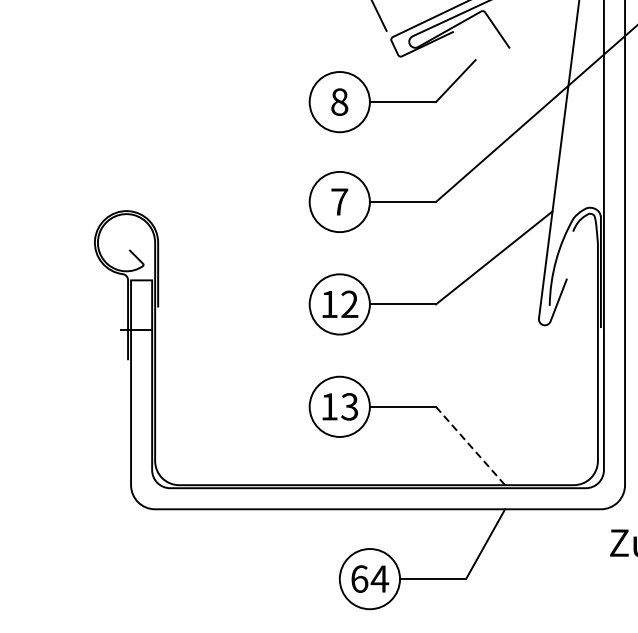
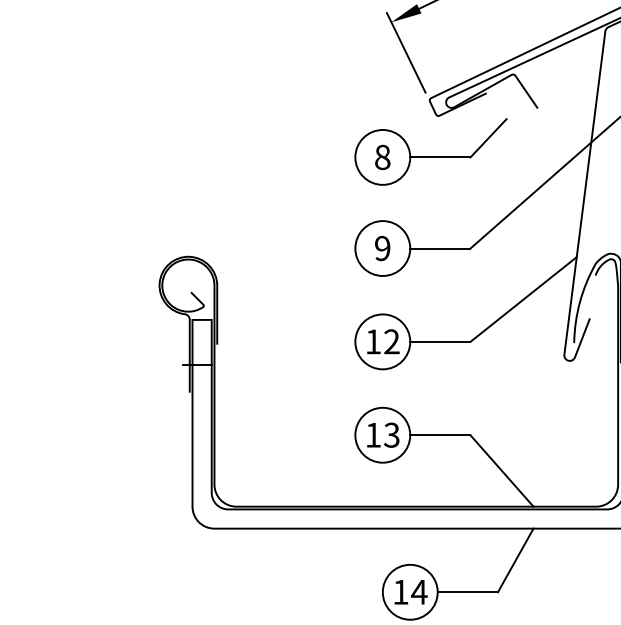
text: (339, 202) -> (382, 248), 7 -> 9
line: (471, 445) -> (502, 470), dashed -> solid
text: (359, 578) -> (400, 591), 64 -> 14

